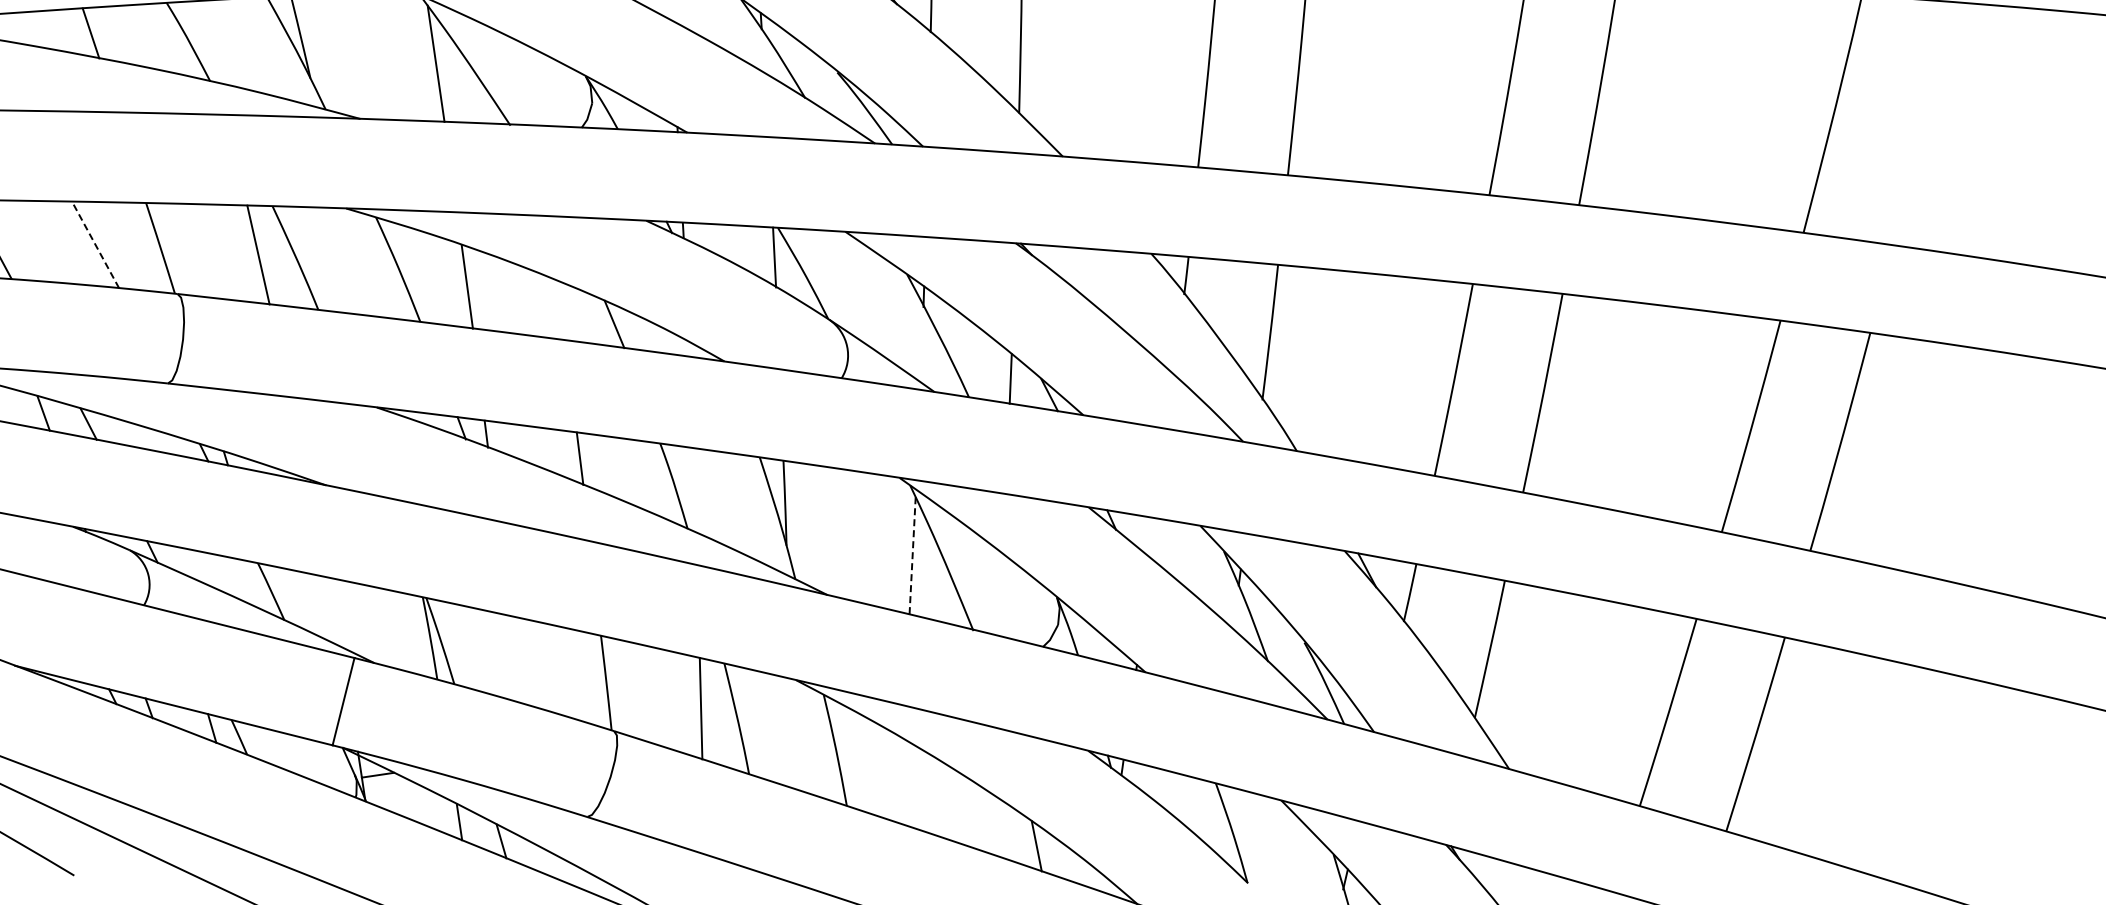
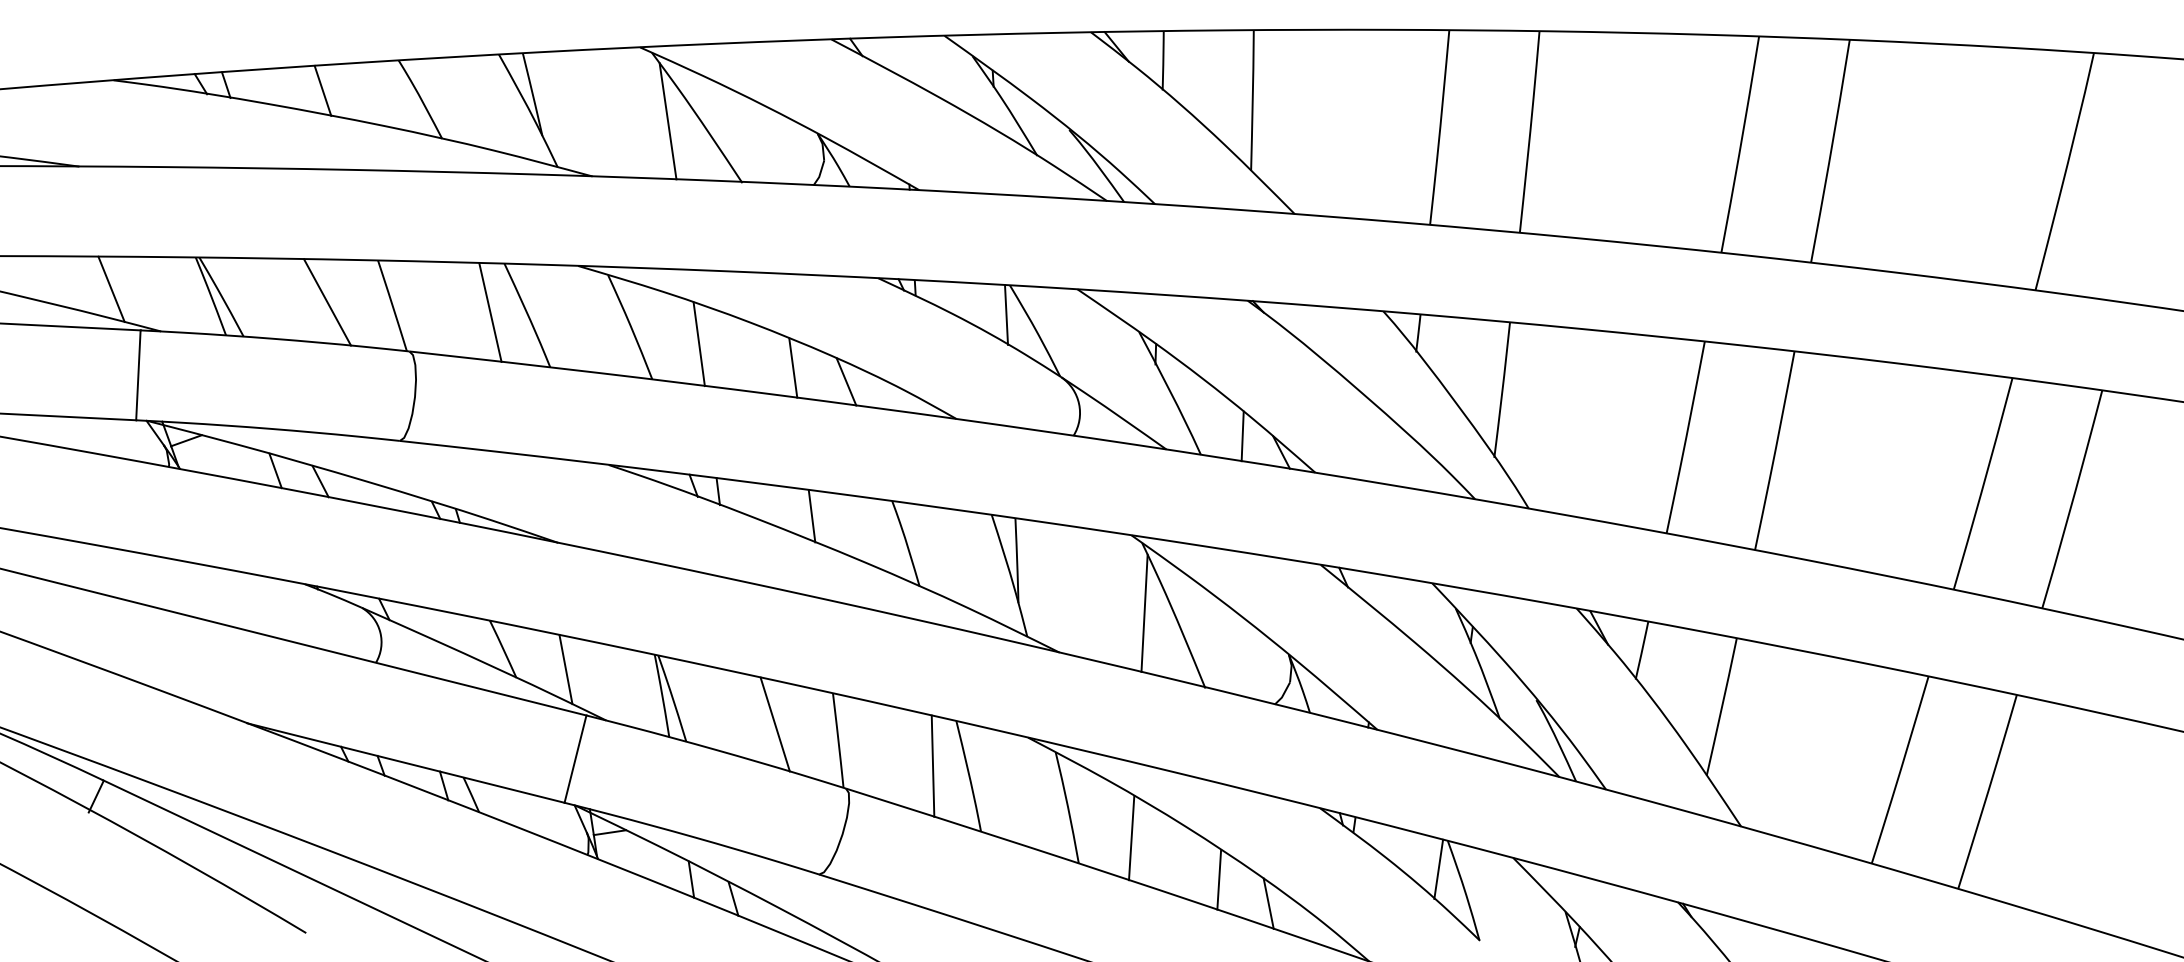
line: (95, 244) -> (327, 301), dashed -> solid
line: (561, 310) -> (793, 367), added
line: (912, 556) -> (1144, 613), dashed -> solid
line: (333, 612) -> (565, 669), added
line: (542, 667) -> (774, 724), added
line: (899, 781) -> (1131, 838), added
line: (1206, 811) -> (1438, 868), added
line: (987, 822) -> (1219, 879), added

